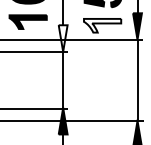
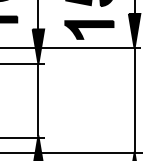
fill: (102, 25) -> (89, 29), added
fill: (62, 38) -> (37, 46), added

